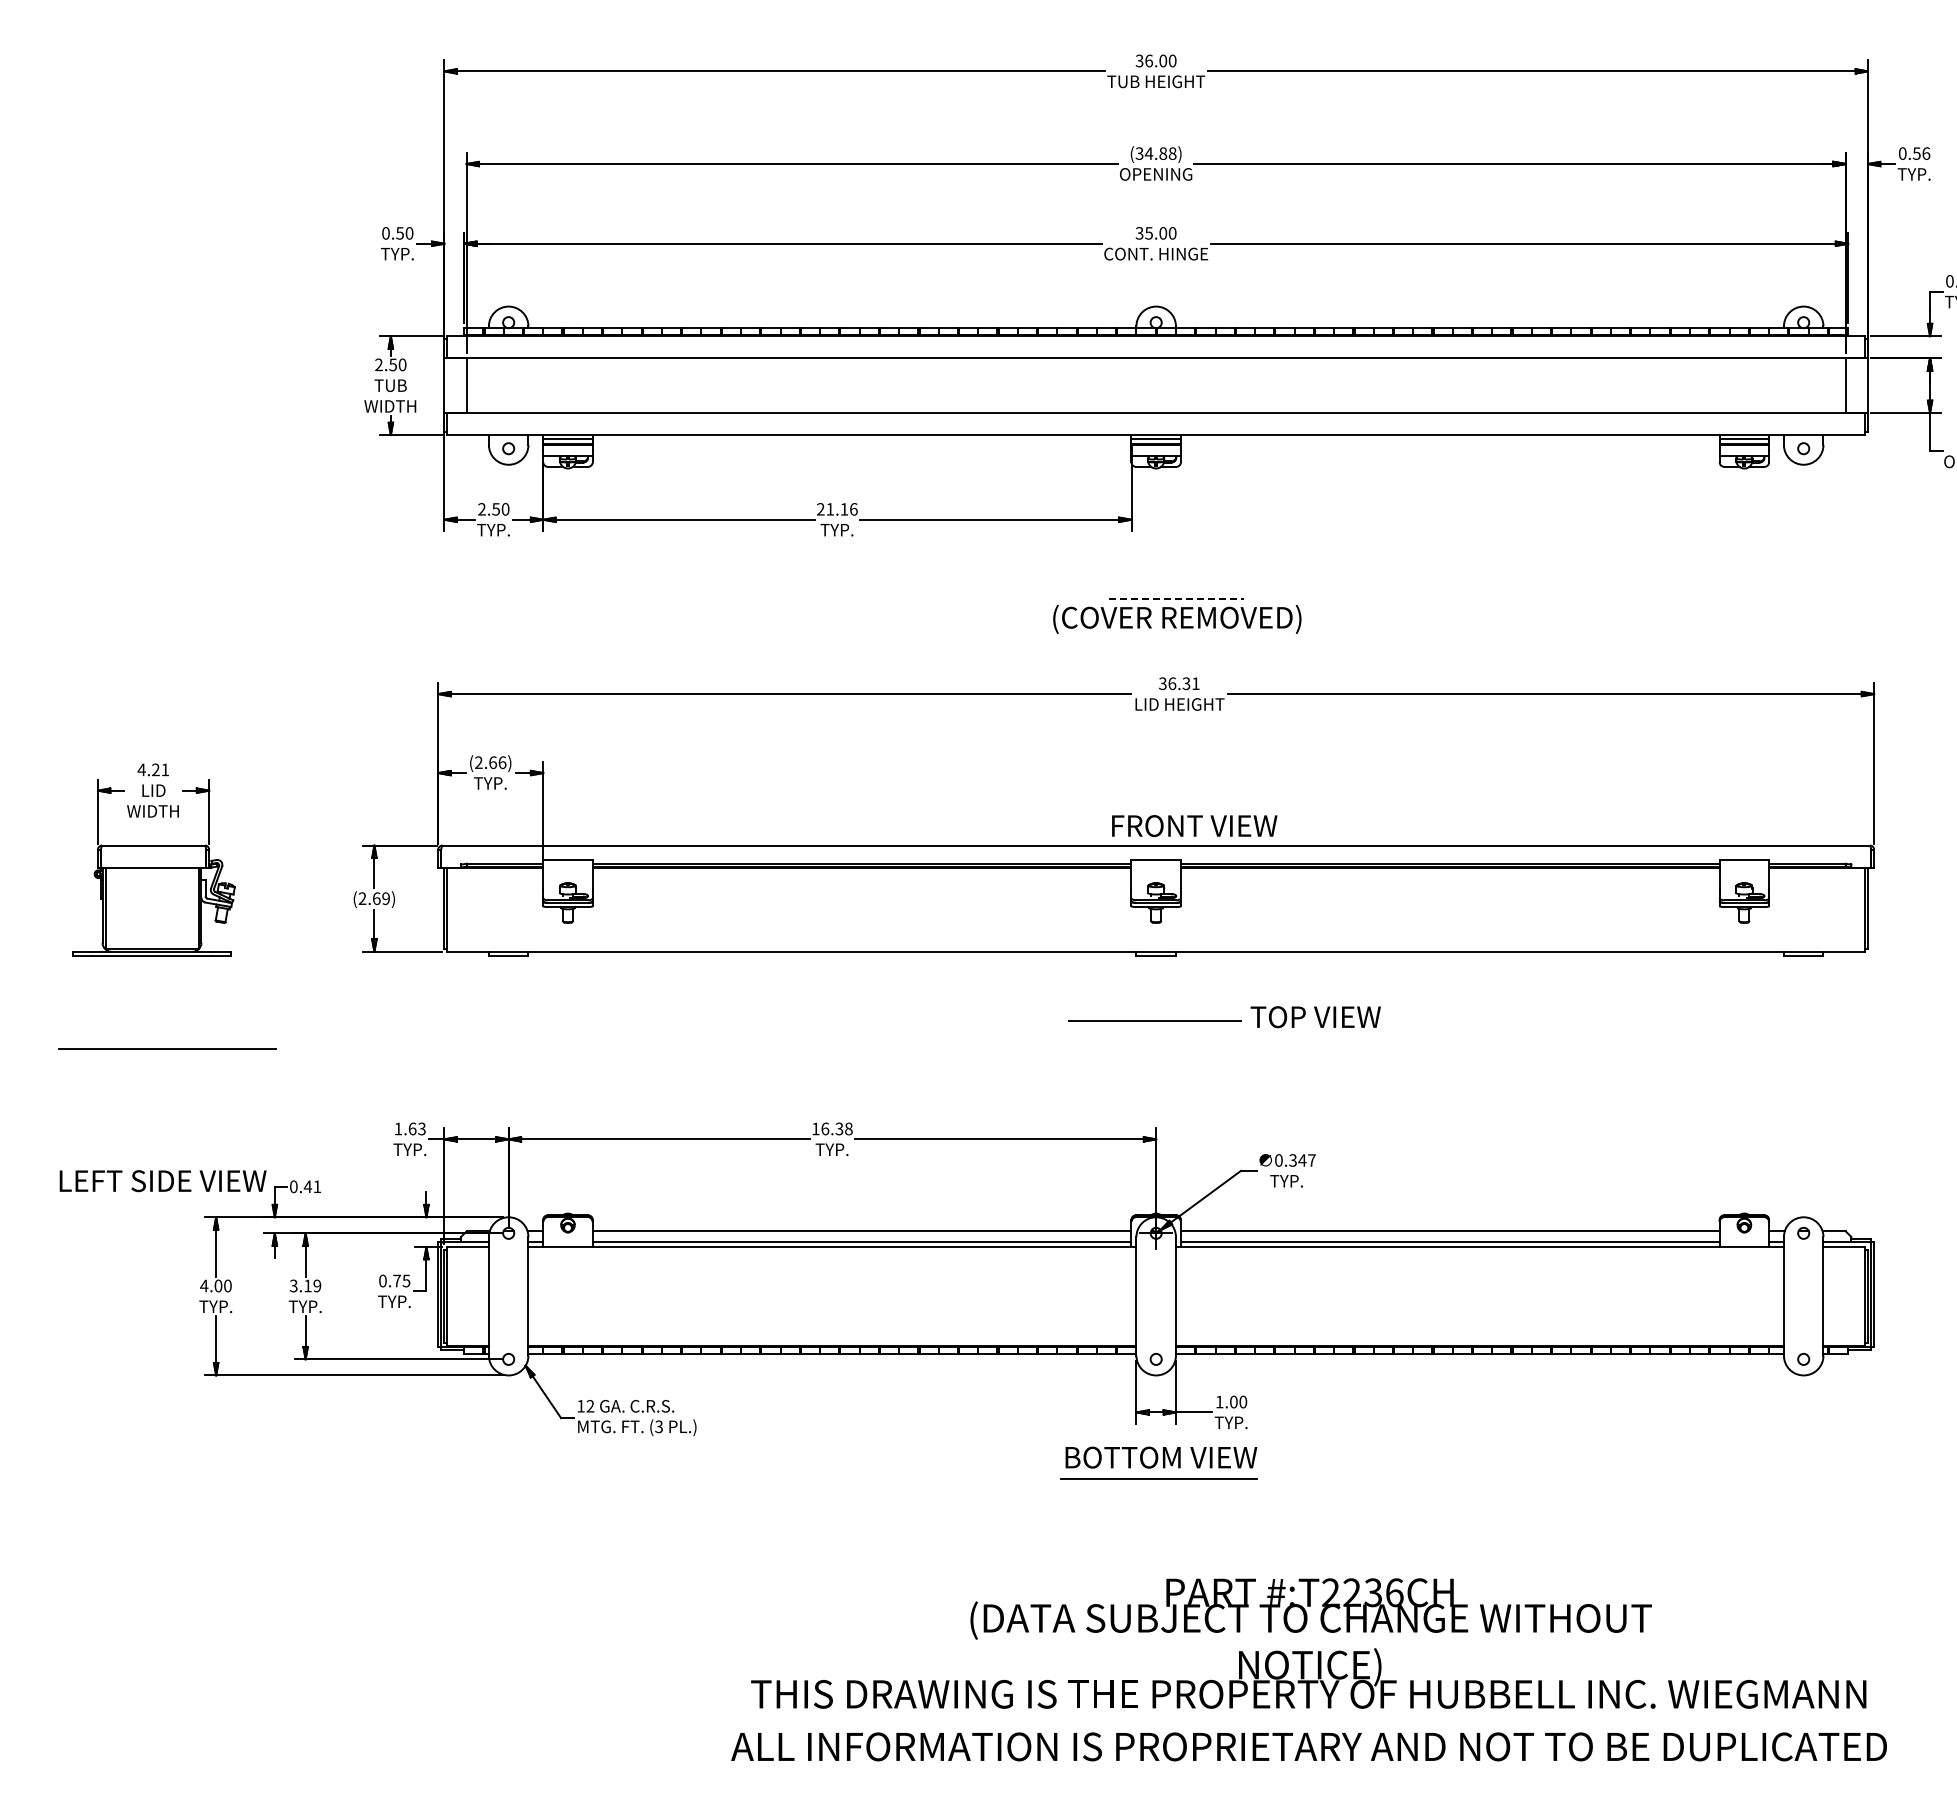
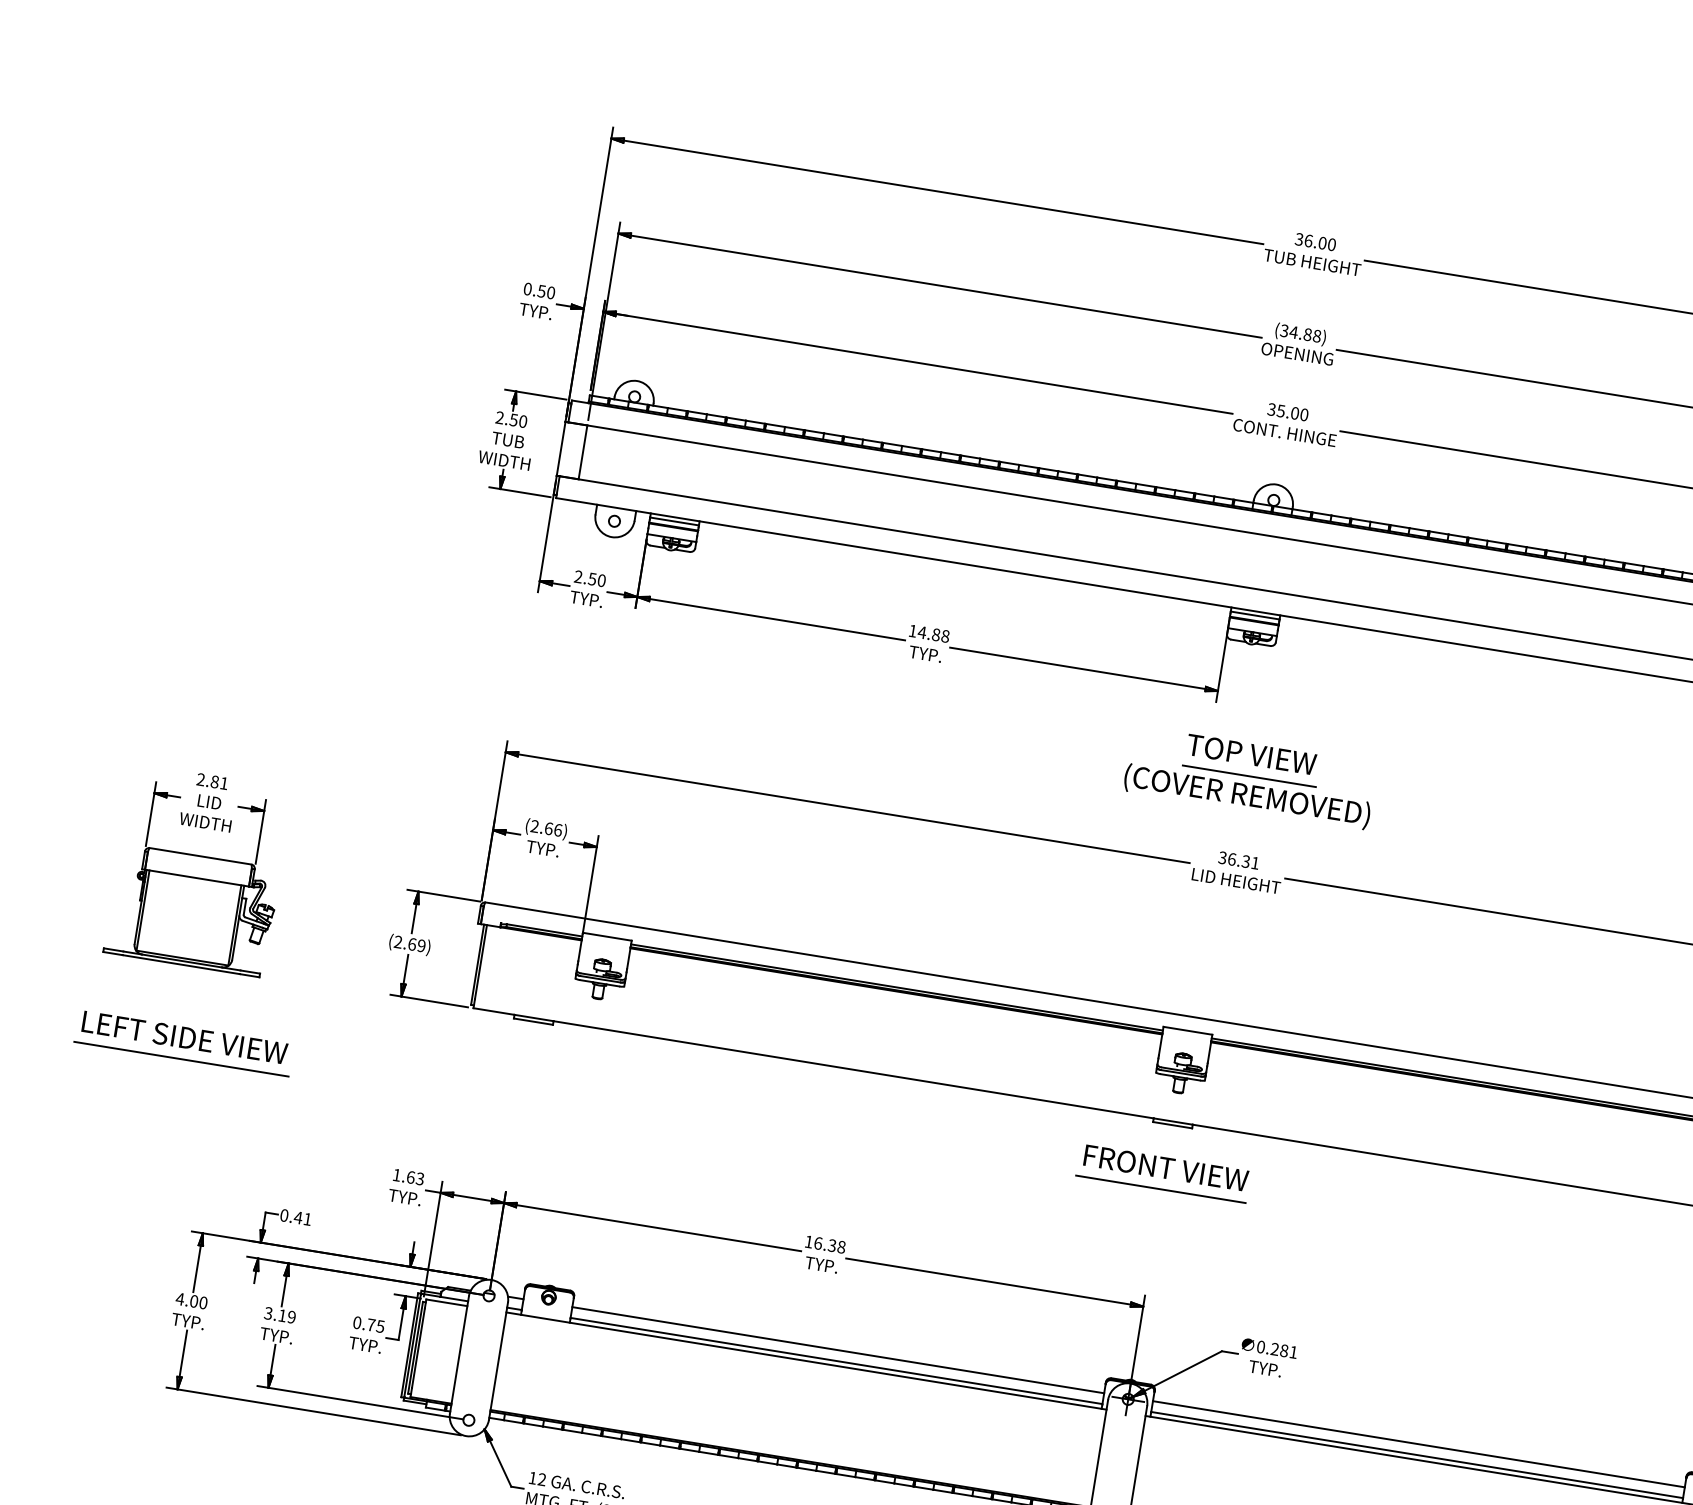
text: (837, 509) -> (929, 633), 21.16 -> 14.88
line: (1176, 598) -> (1249, 775), dashed -> solid
text: (148, 769) -> (207, 780), 4.21 -> 2.81
text: (1194, 825) -> (1166, 1167), moved
text: (1315, 1017) -> (1251, 754), moved
text: (1302, 1160) -> (1284, 1350), 0.347 -> 0.281
text: (162, 1181) -> (184, 1037), moved

